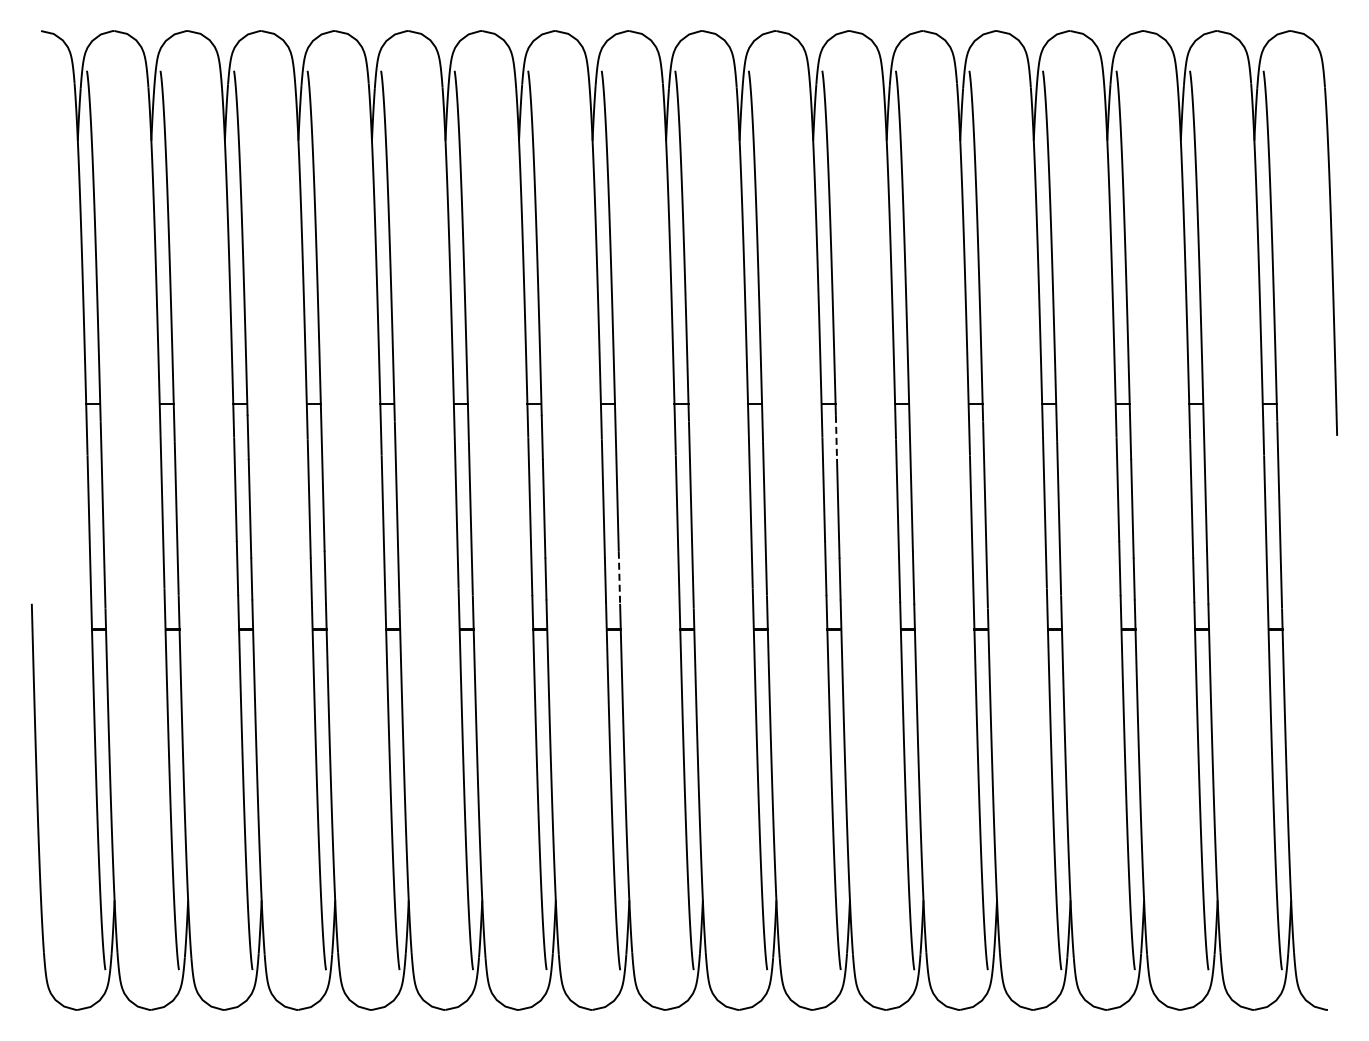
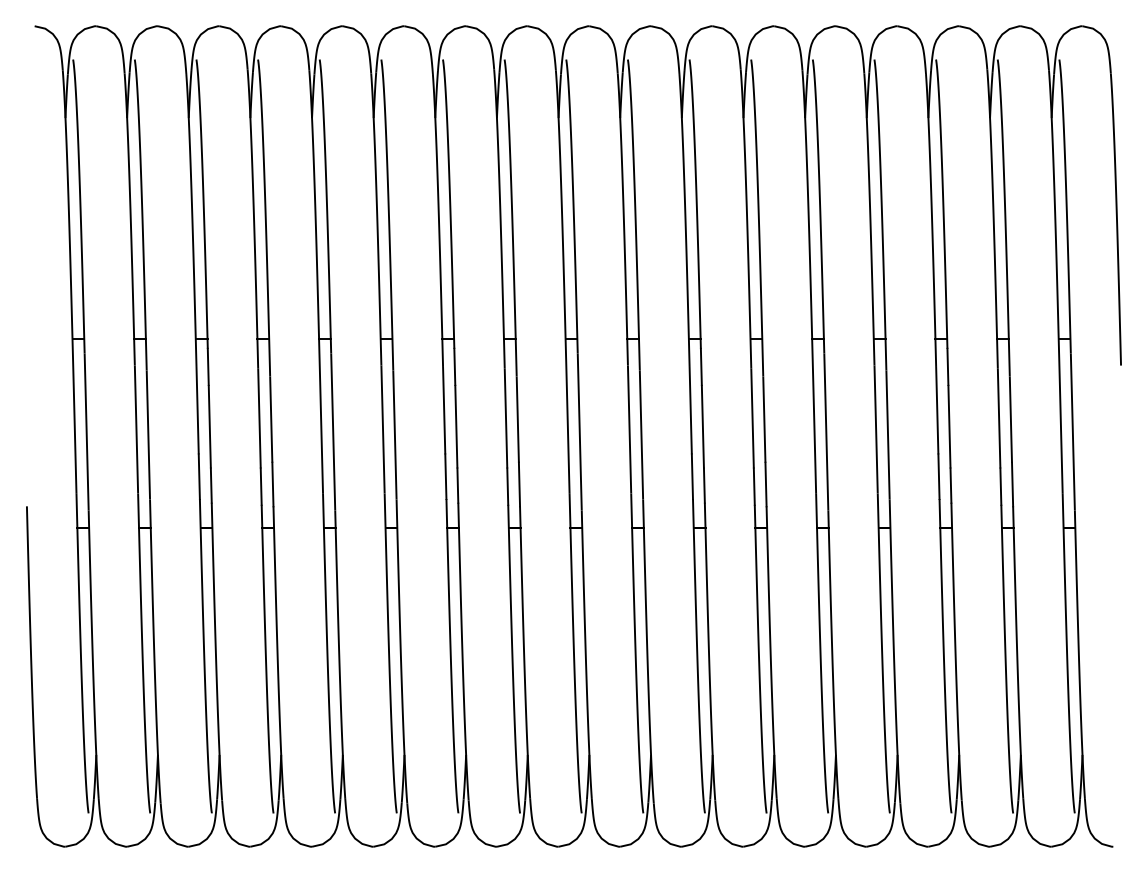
line: (836, 437) -> (701, 366), dashed -> solid
line: (619, 578) -> (519, 485), dashed -> solid

